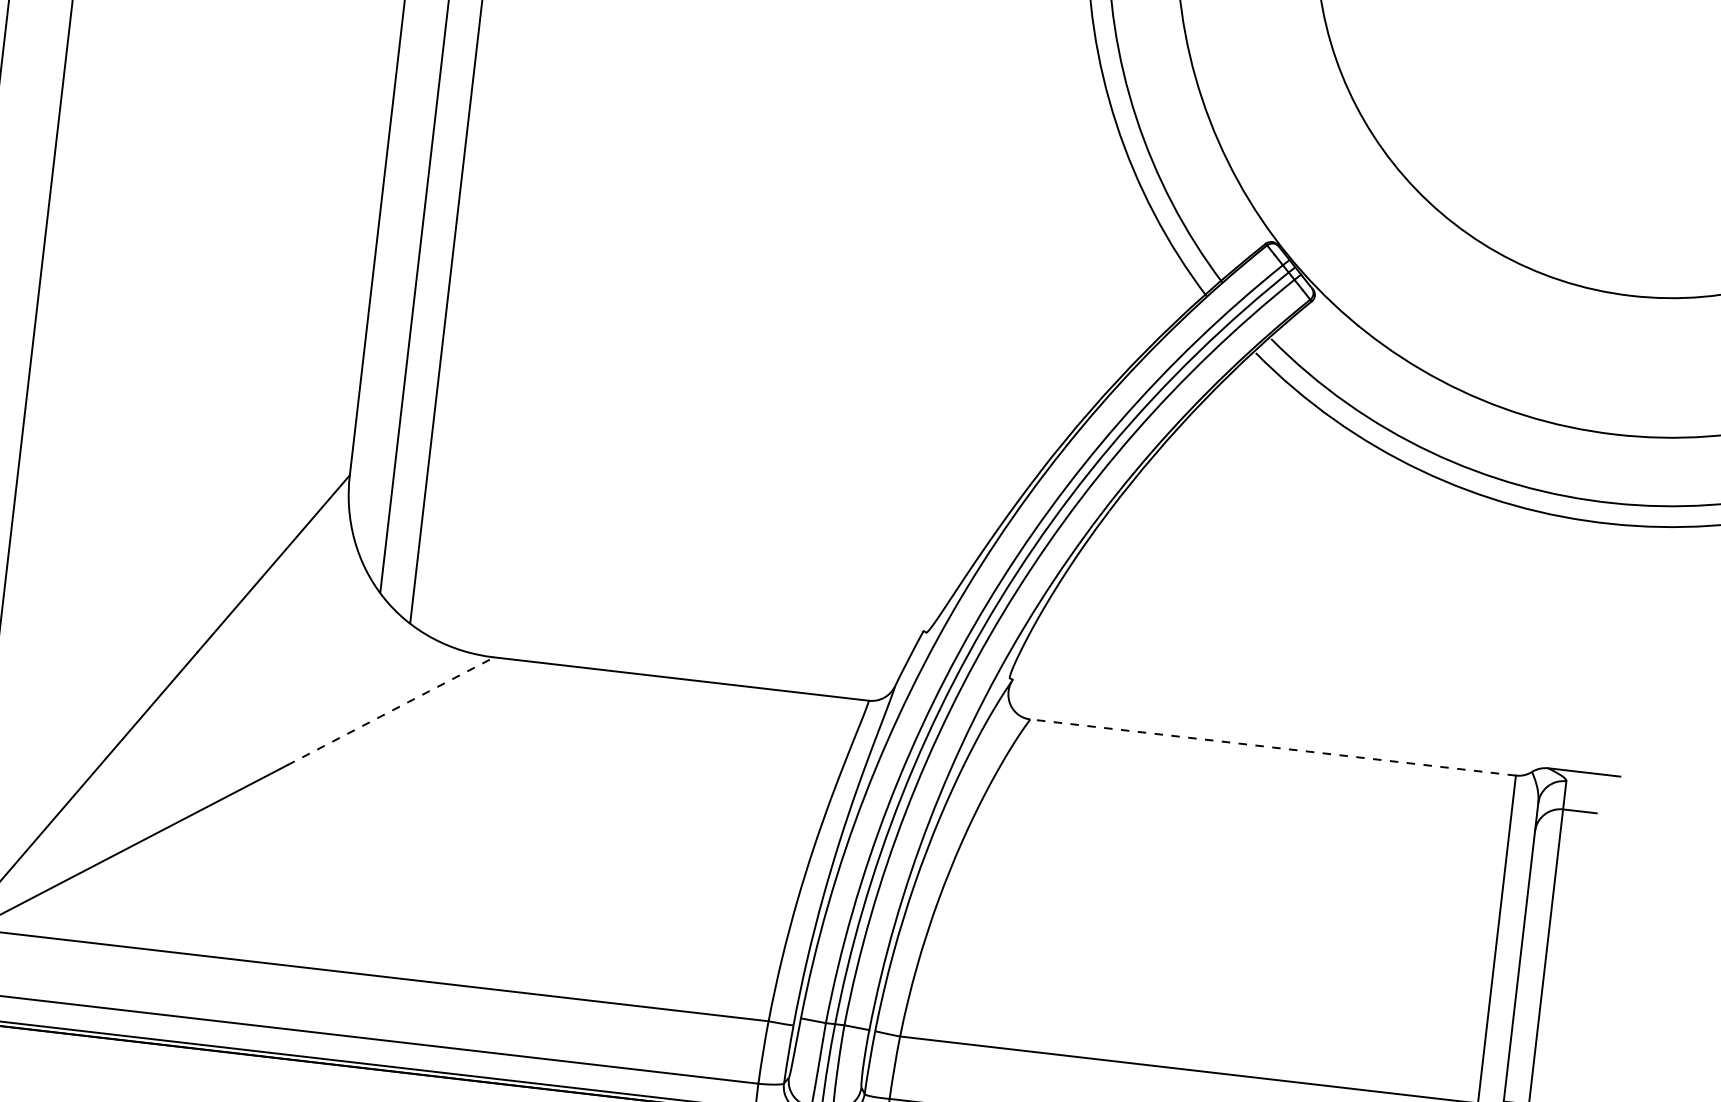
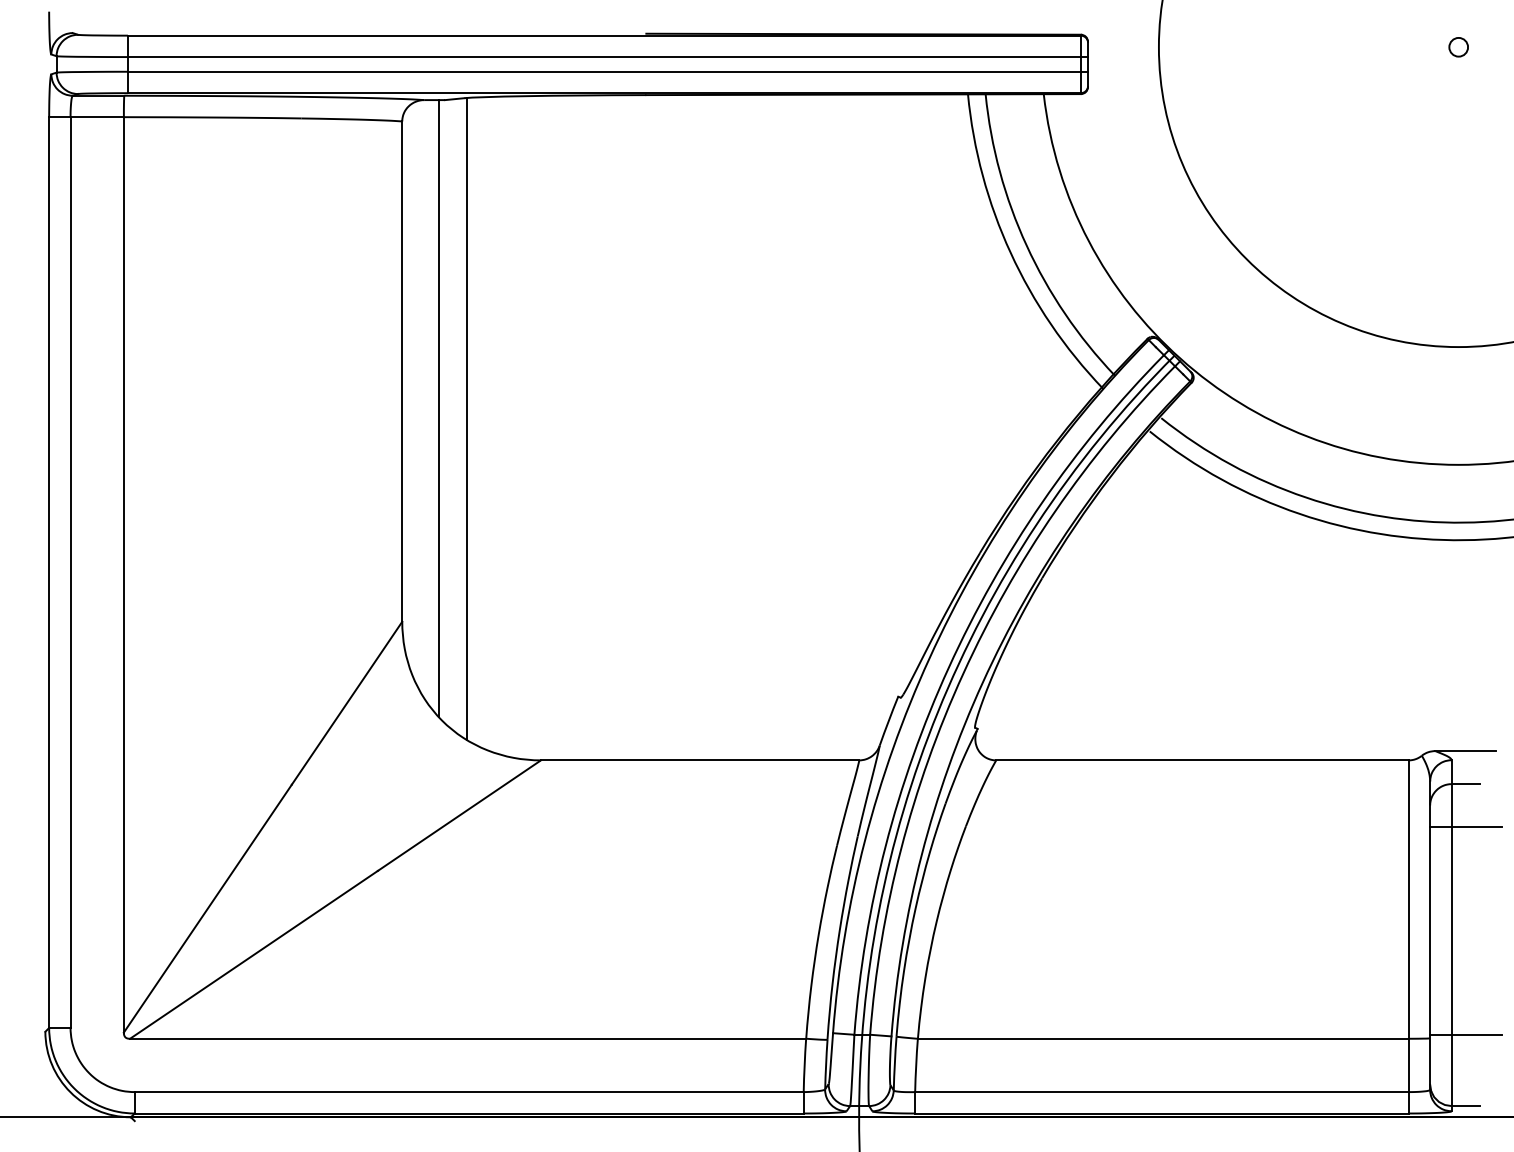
line: (390, 711) -> (459, 815), dashed -> solid
line: (1271, 747) -> (1201, 760), dashed -> solid
line: (1573, 861) -> (1465, 826), added

